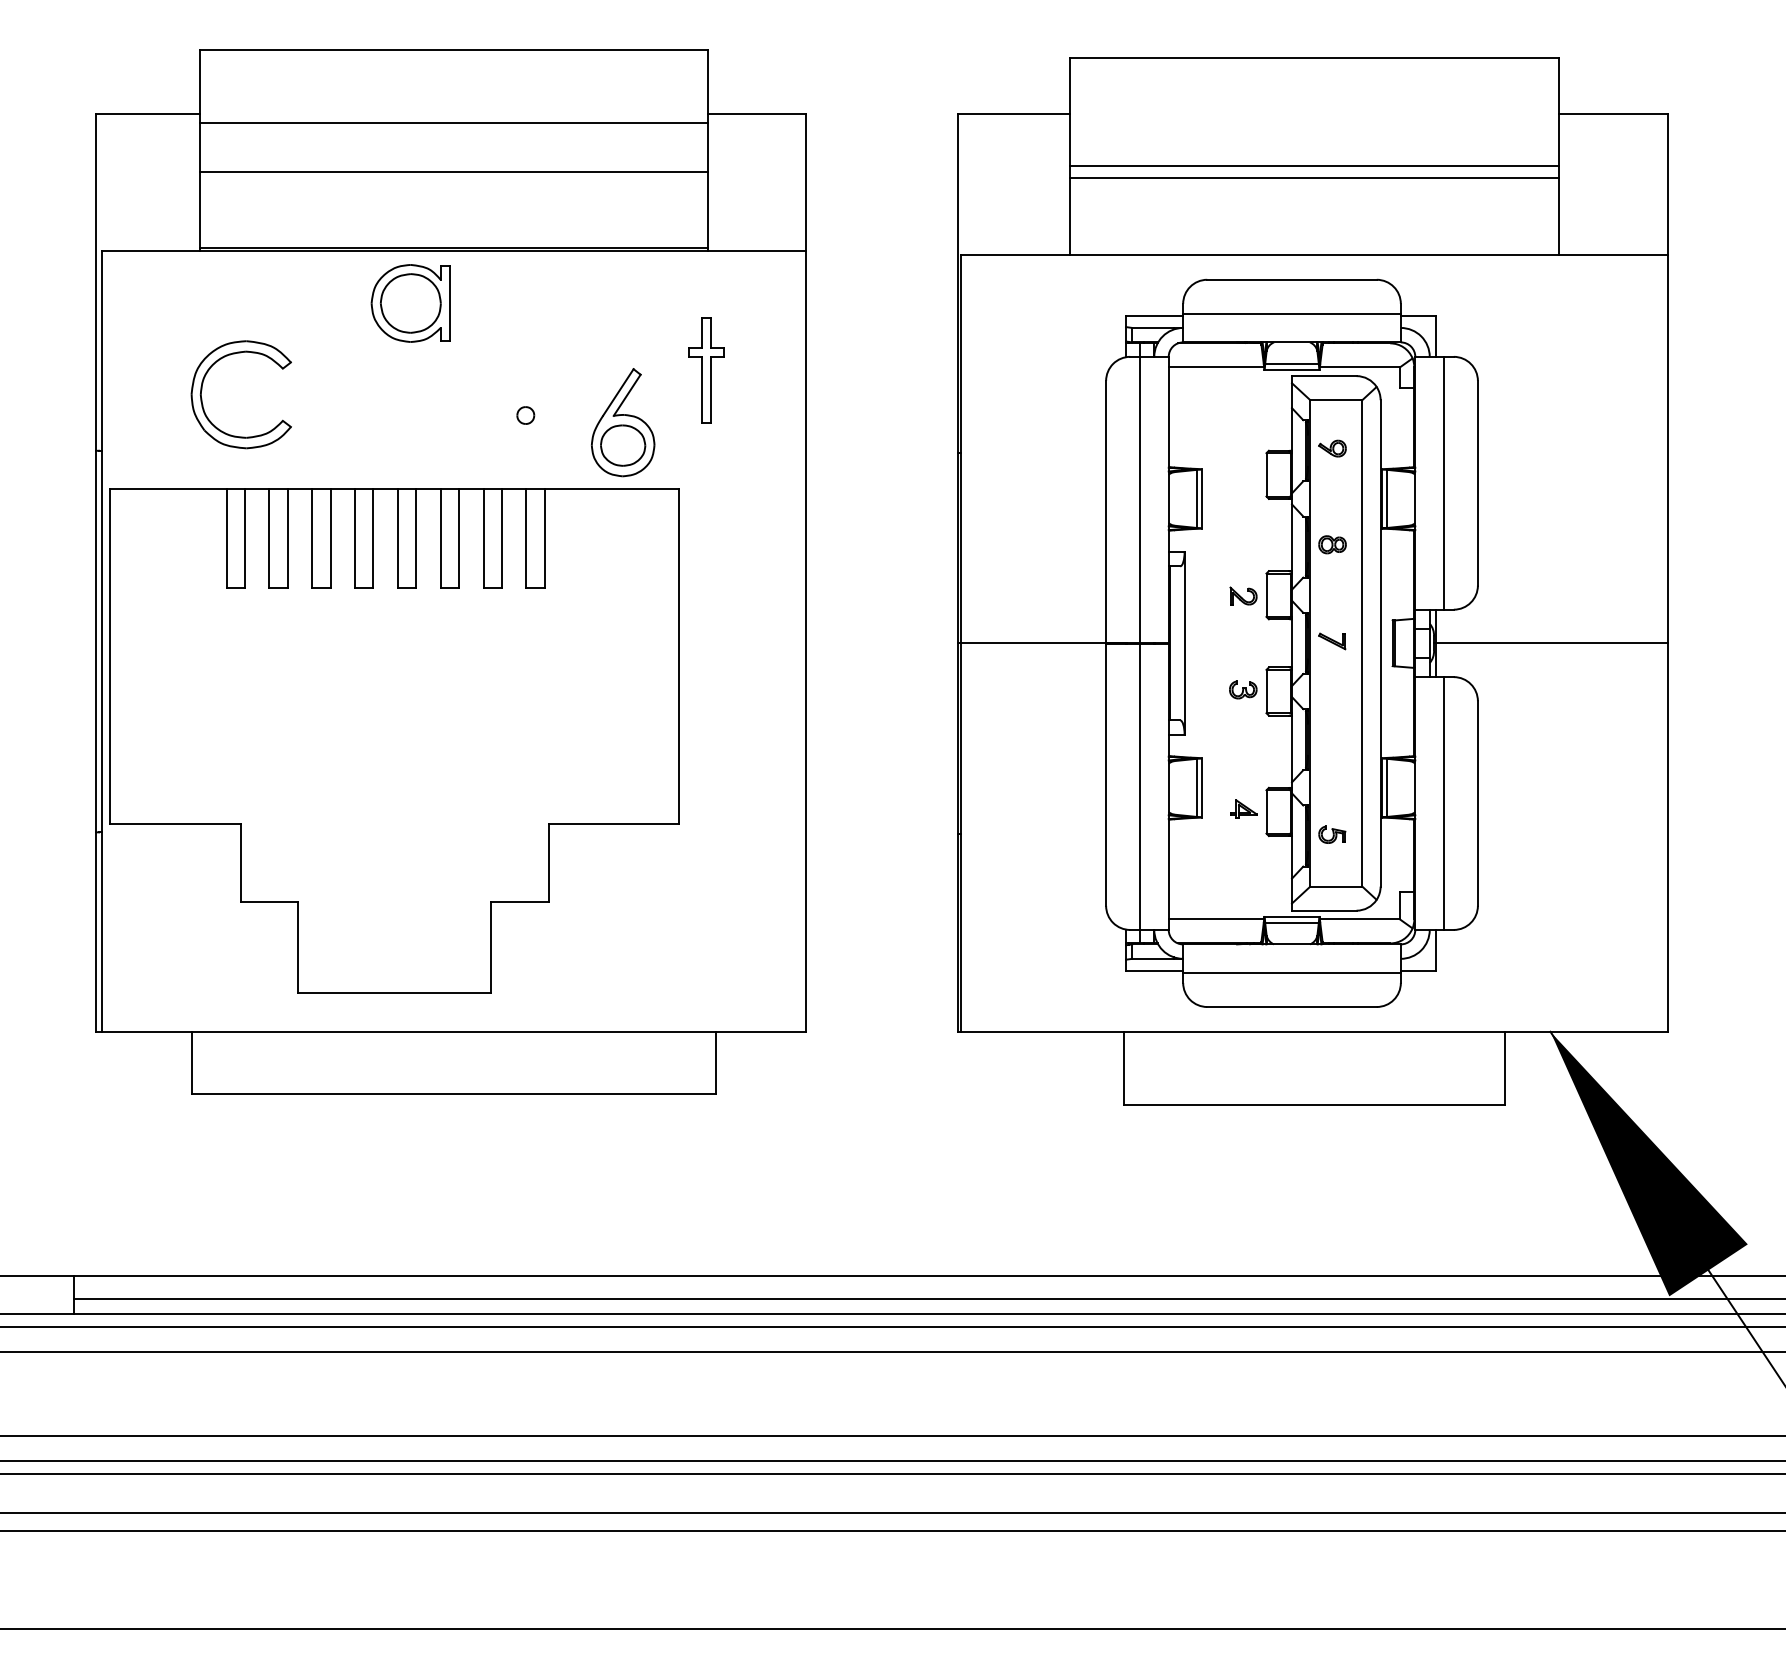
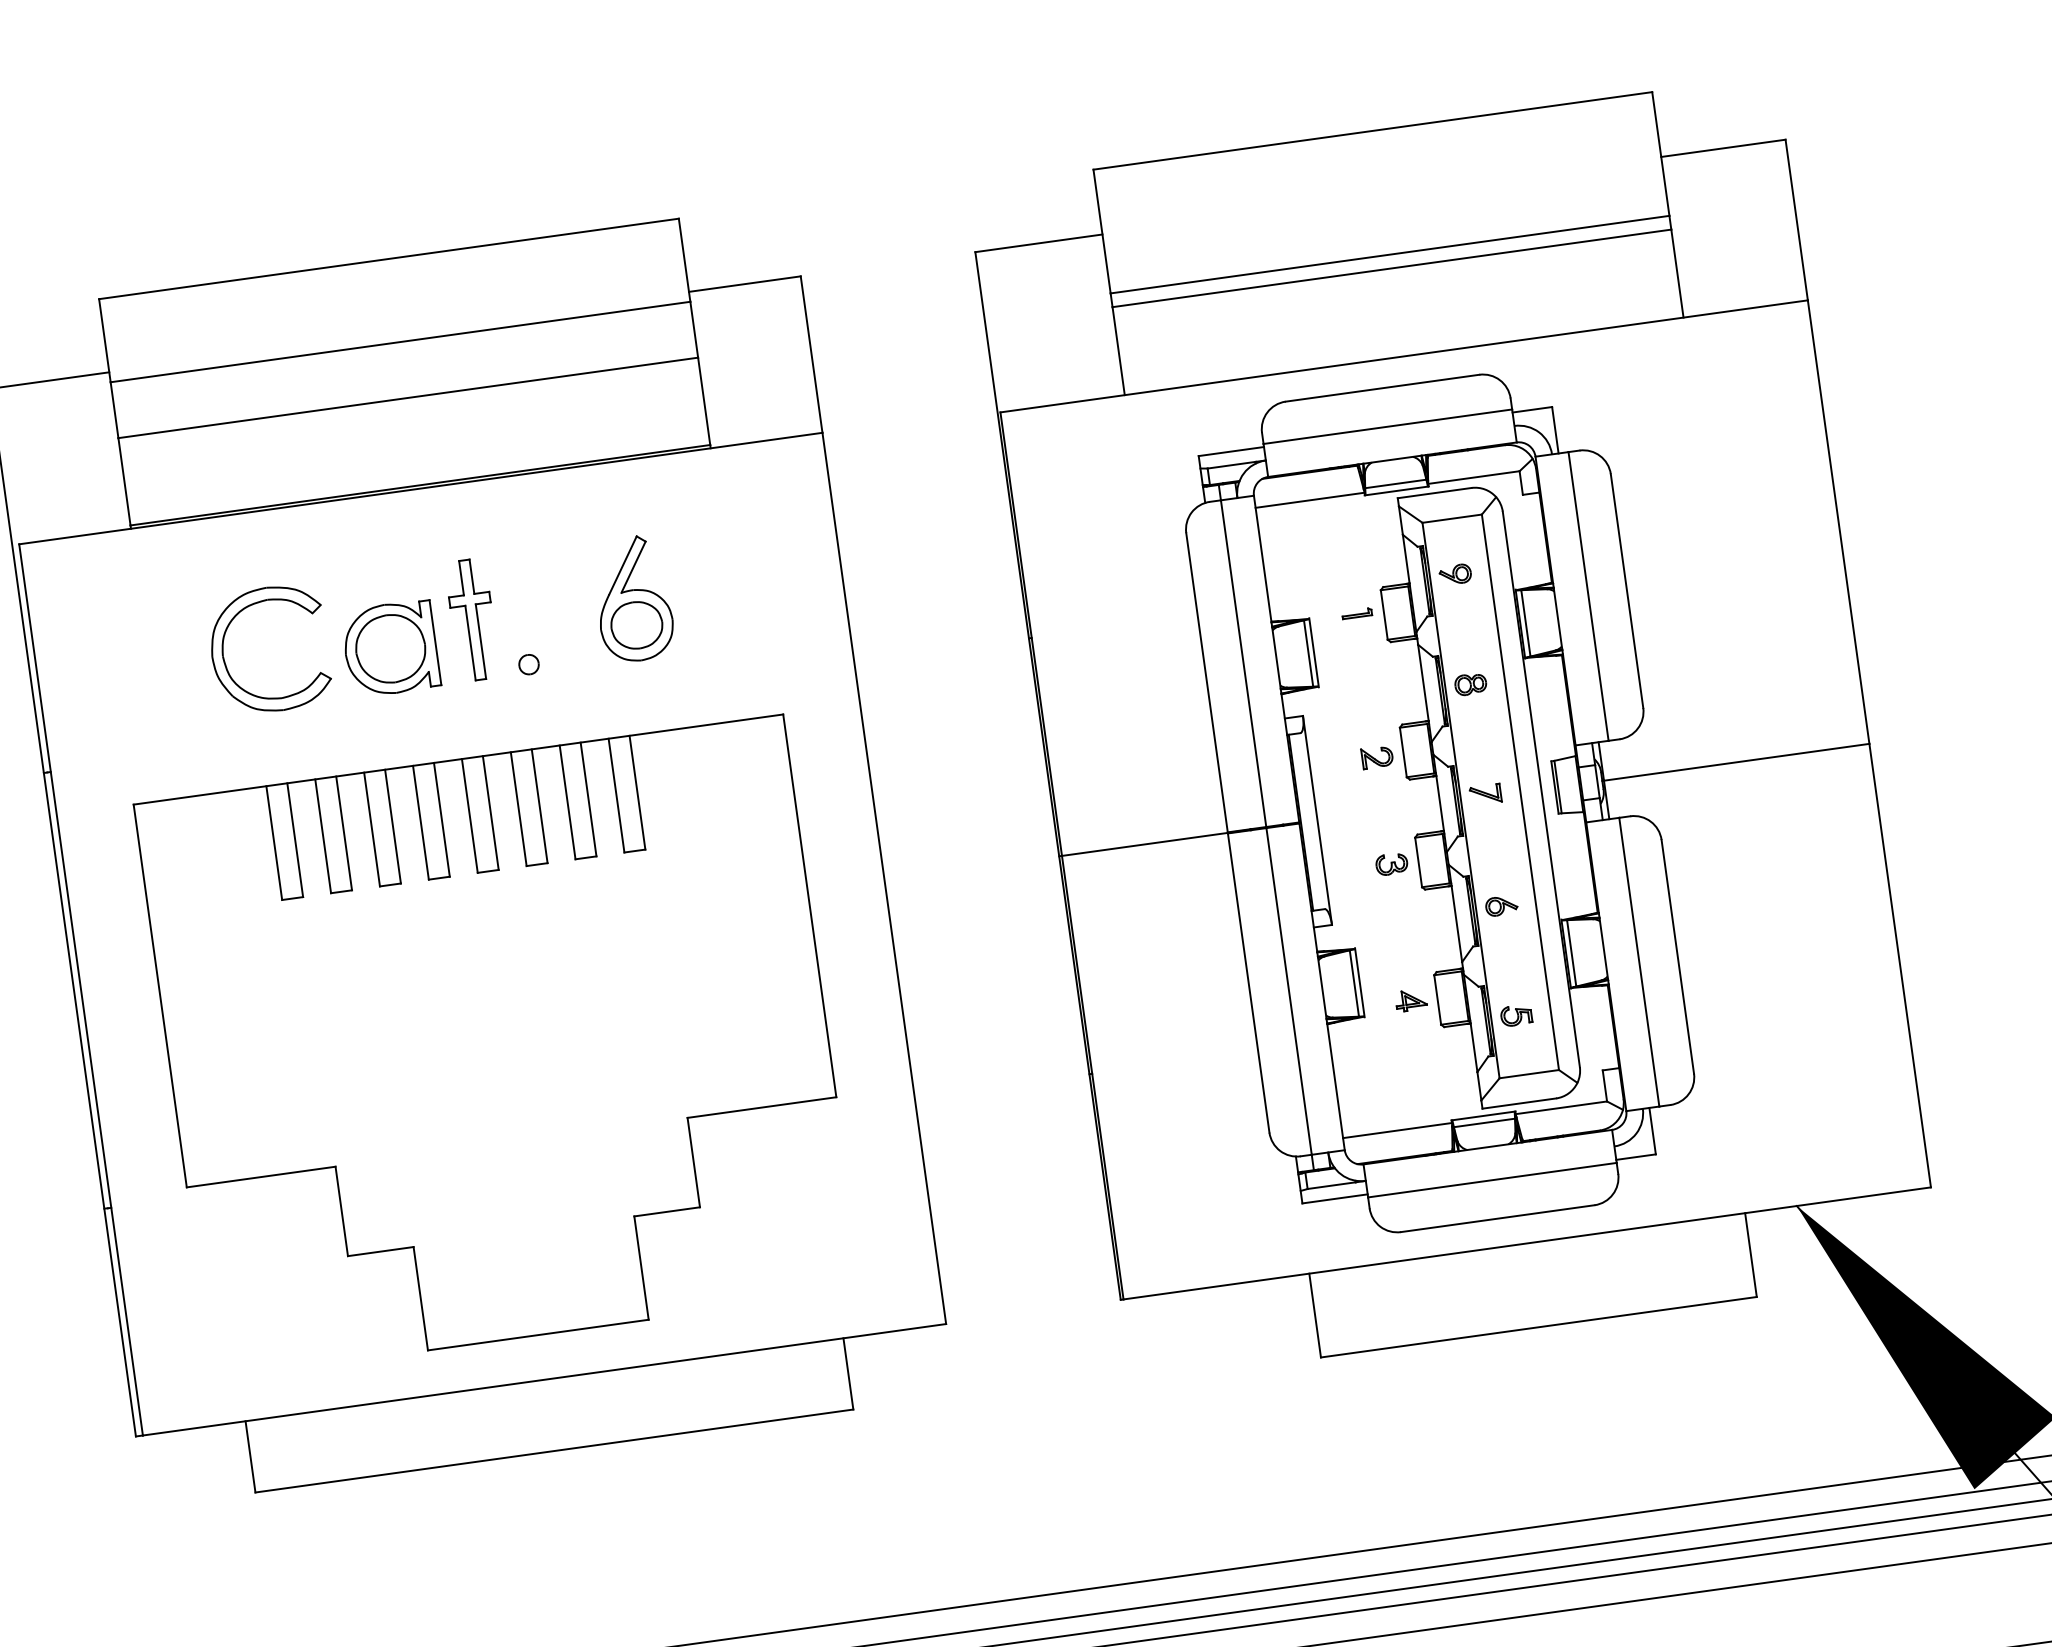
part: (410, 303) -> (390, 648), moved
part: (706, 370) -> (472, 620), moved
part: (202, 390) -> (224, 651), moved
part: (623, 422) -> (633, 598), moved
part: (1243, 470) -> (1357, 613), added
part: (1332, 738) -> (1501, 905), added
part: (394, 740) -> (497, 1047), moved

